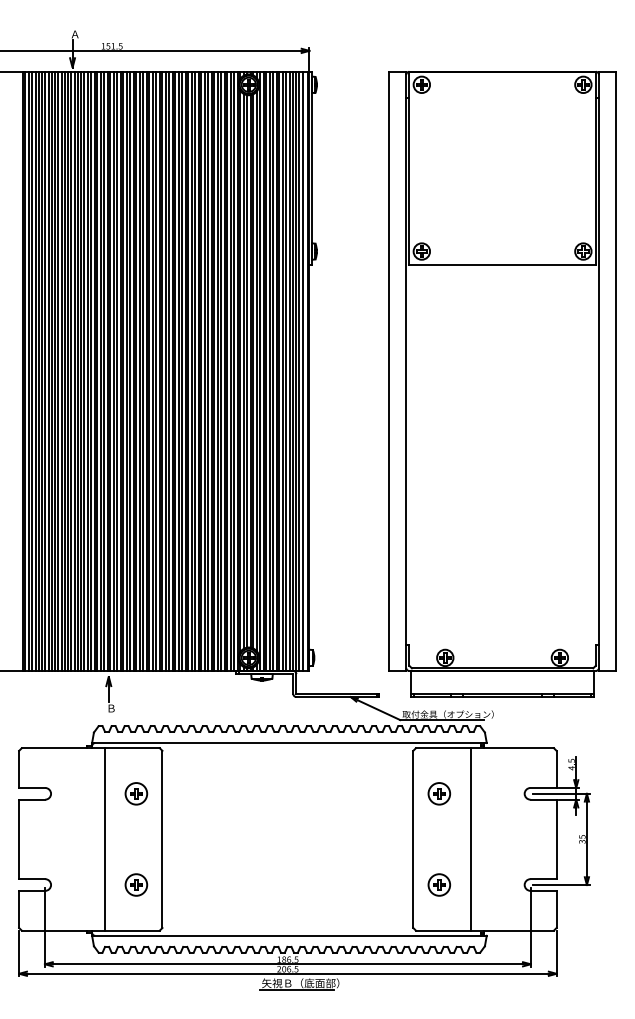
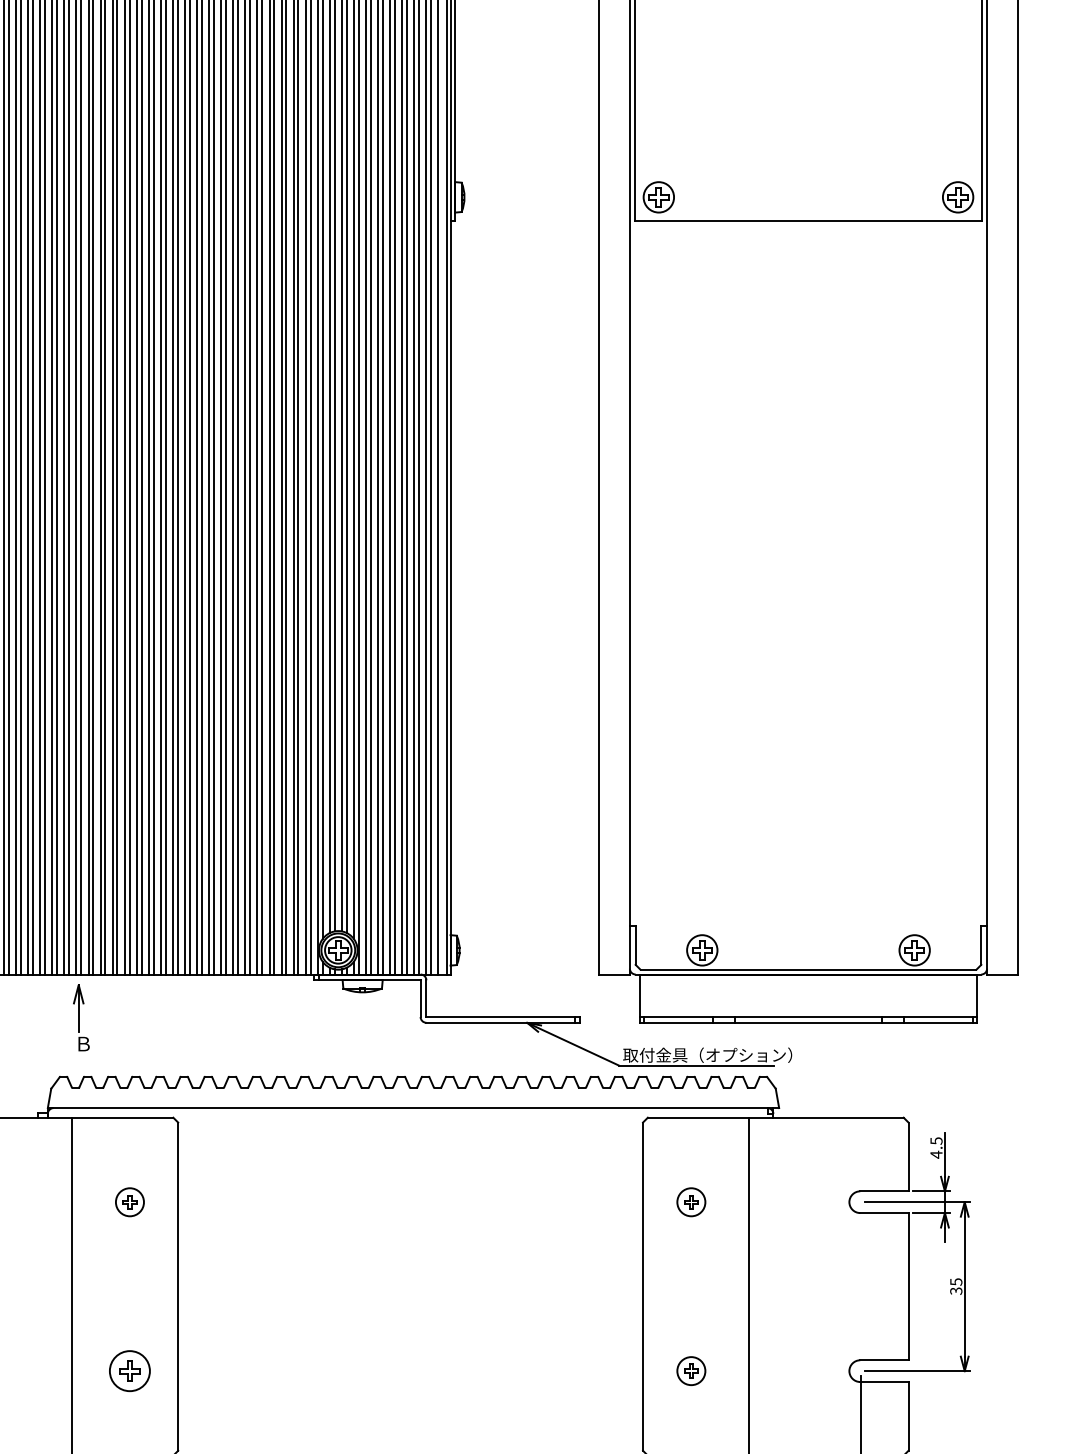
part: (136, 793) -> (130, 1201), size x0.7
part: (439, 793) -> (691, 1201), size x0.7
part: (439, 884) -> (691, 1370), size x0.7

